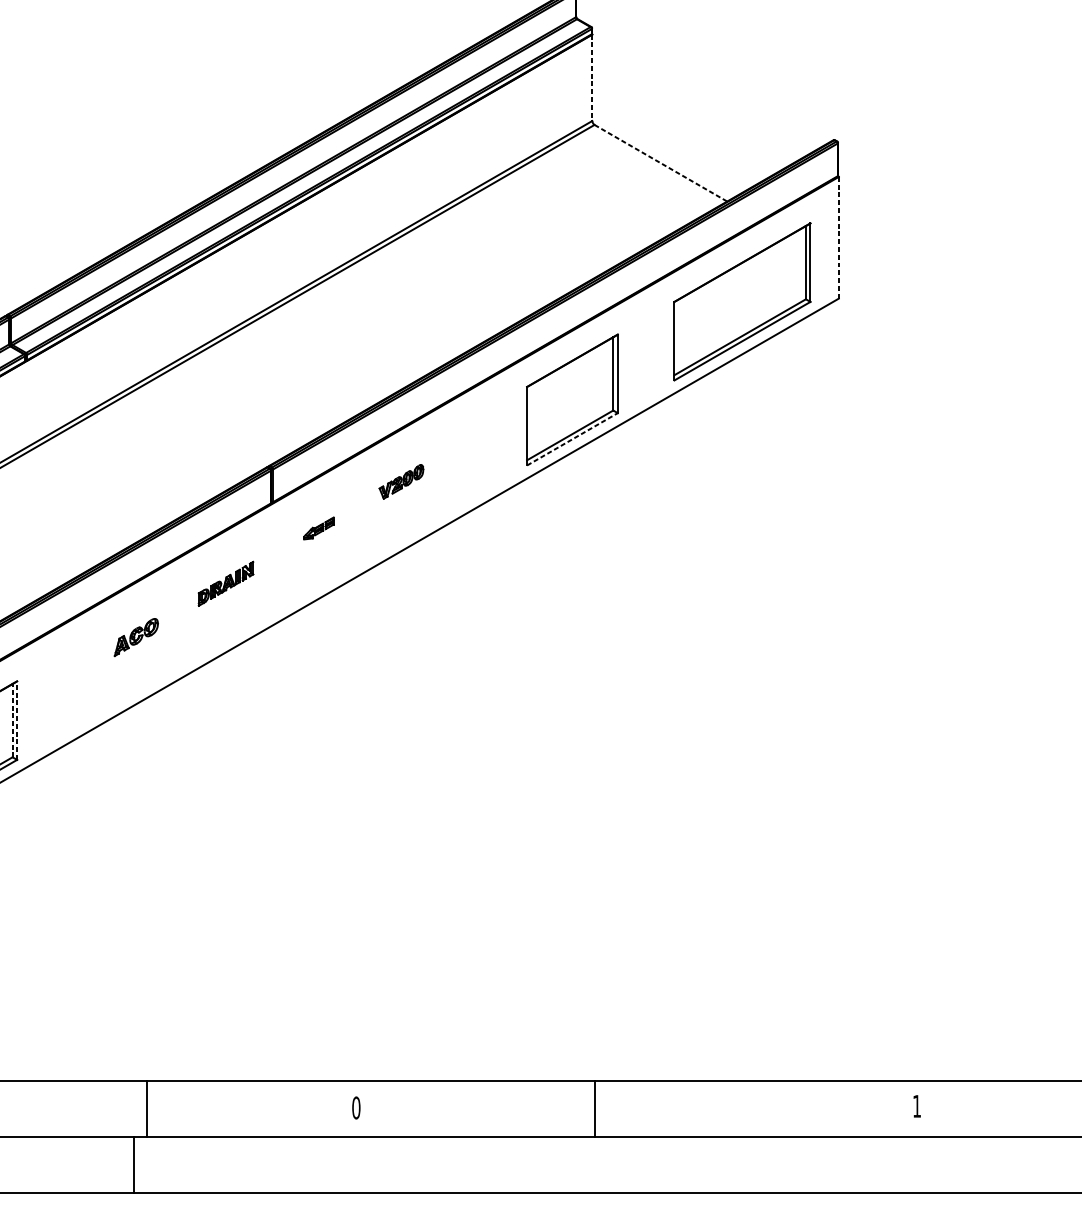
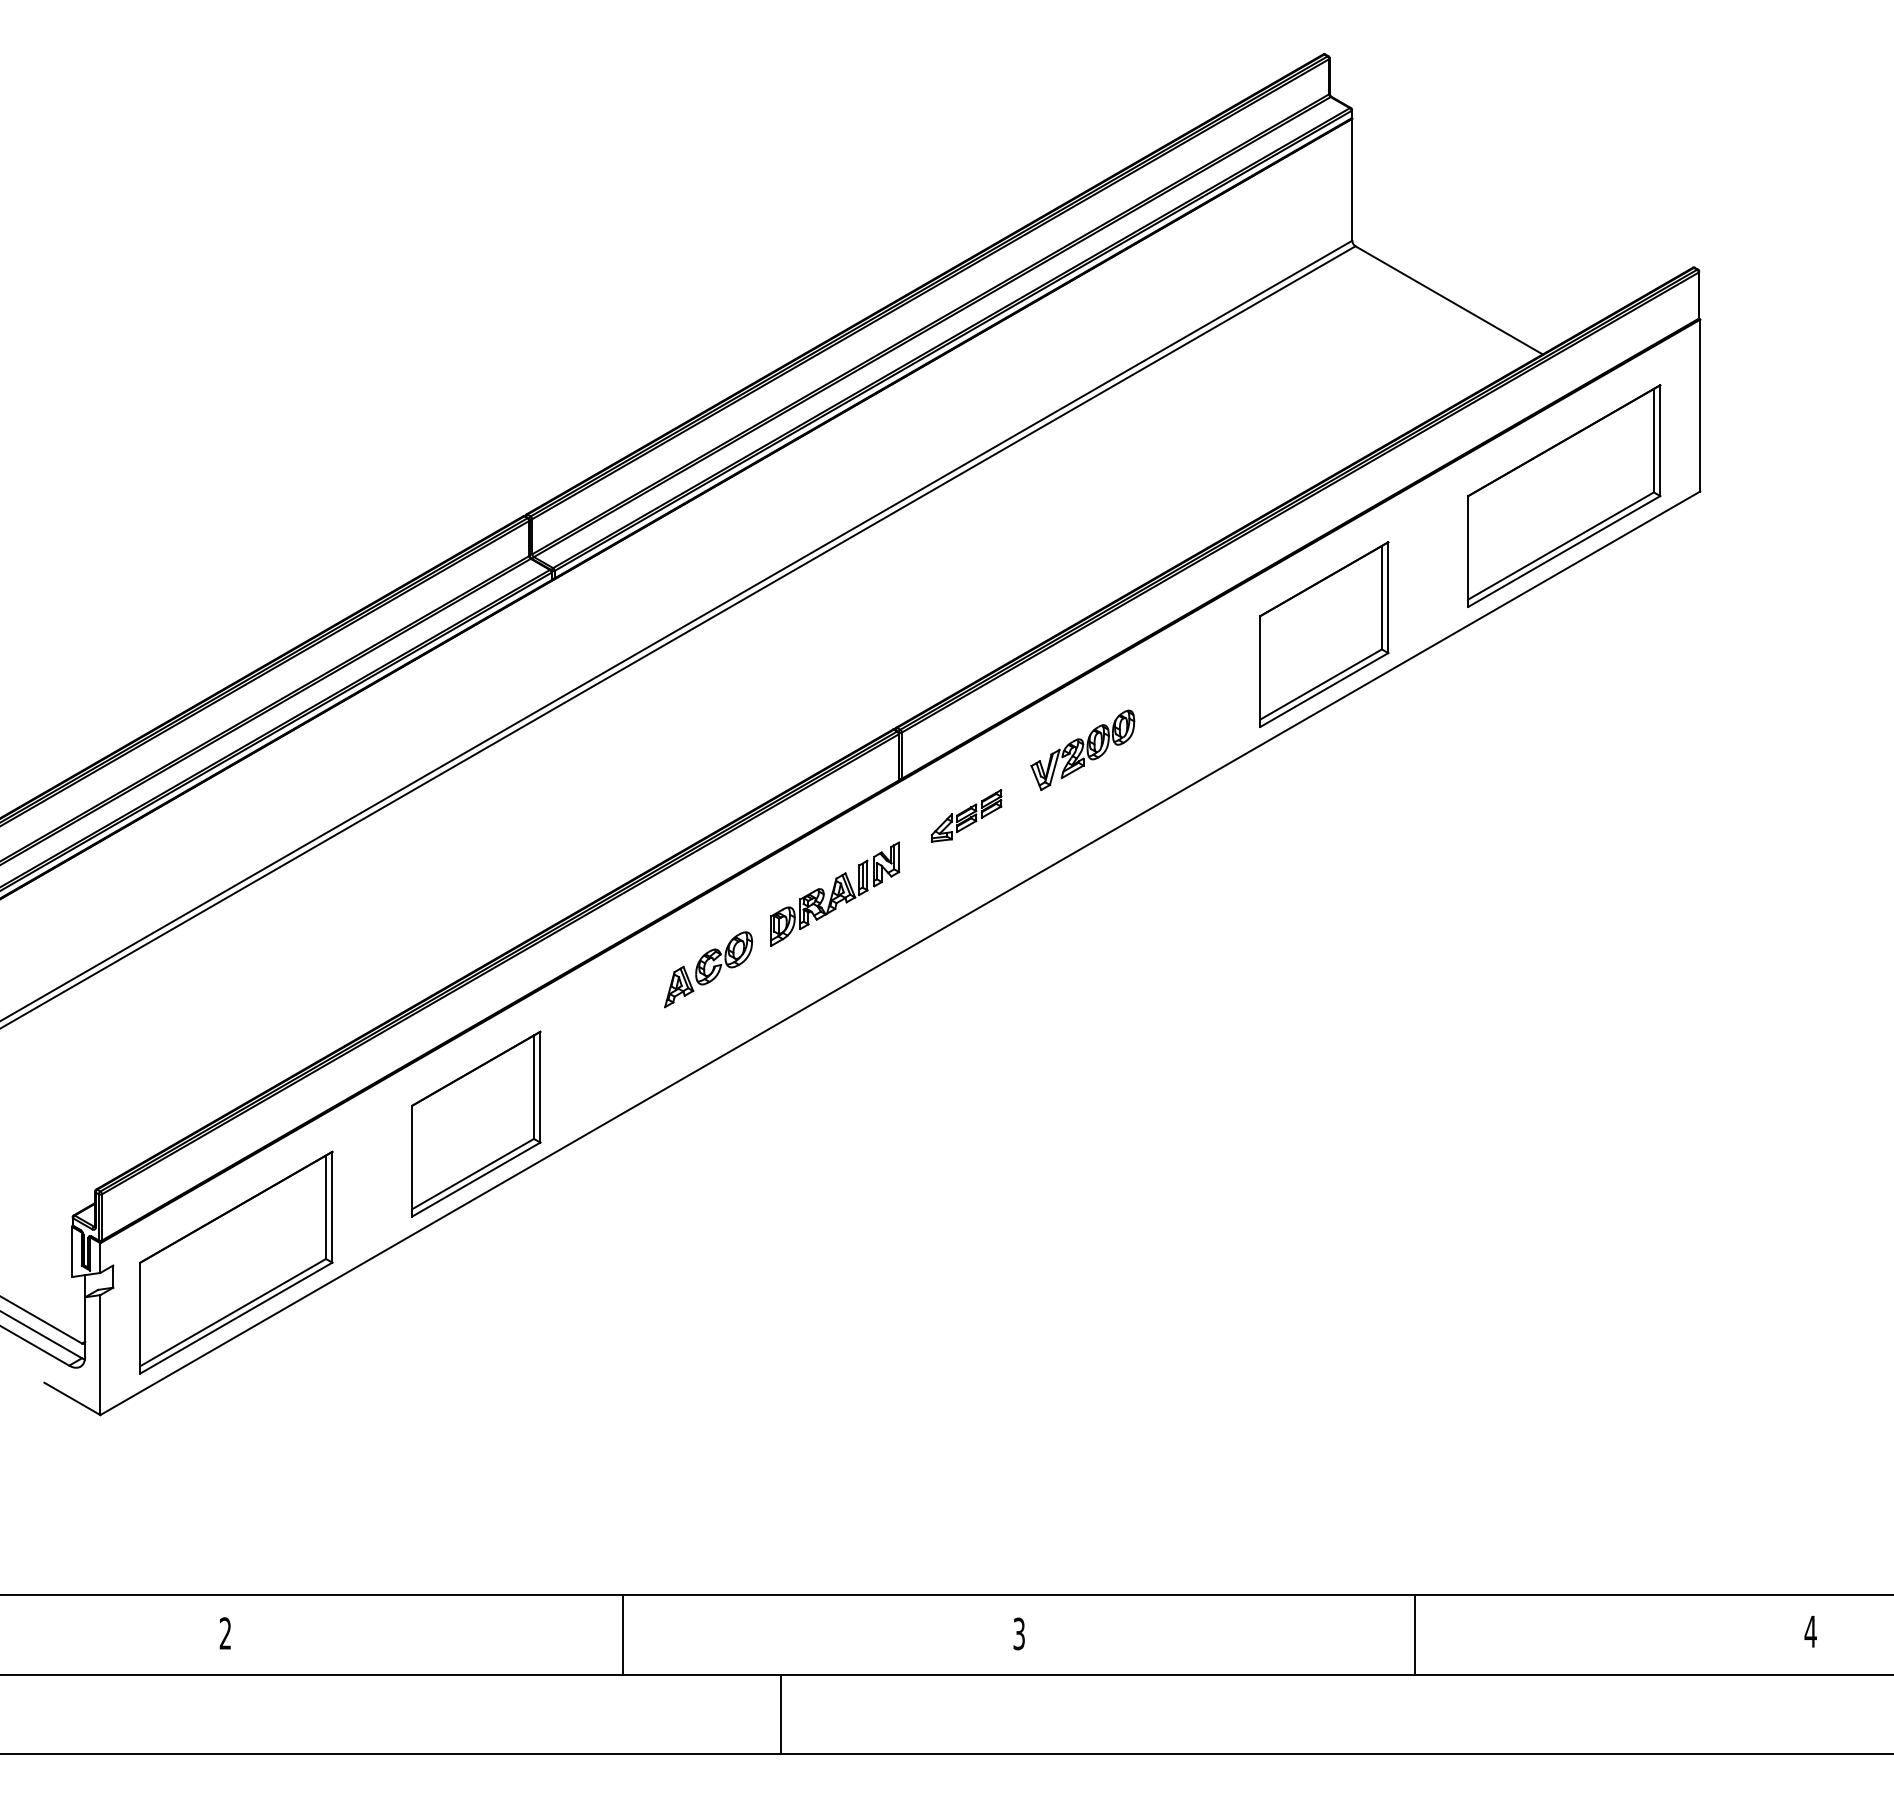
line: (592, 77) -> (1352, 179), dashed -> solid
line: (661, 163) -> (1449, 300), dashed -> solid
line: (838, 237) -> (1700, 405), dashed -> solid
line: (572, 439) -> (1324, 690), dashed -> solid
part: (401, 481) -> (1082, 749), size x1.67
part: (319, 528) -> (966, 815), size x1.67
part: (226, 583) -> (835, 893), size x1.67
part: (136, 637) -> (708, 969), size x1.43
line: (12, 720) -> (533, 1087), dashed -> solid
line: (17, 720) -> (540, 1086), dashed -> solid
text: (916, 1106) -> (1810, 1631), 1 -> 4
text: (356, 1107) -> (1019, 1633), 0 -> 3
line: (146, 1108) -> (622, 1634), moved
line: (594, 1108) -> (1414, 1634), moved
line: (134, 1164) -> (780, 1713), moved

